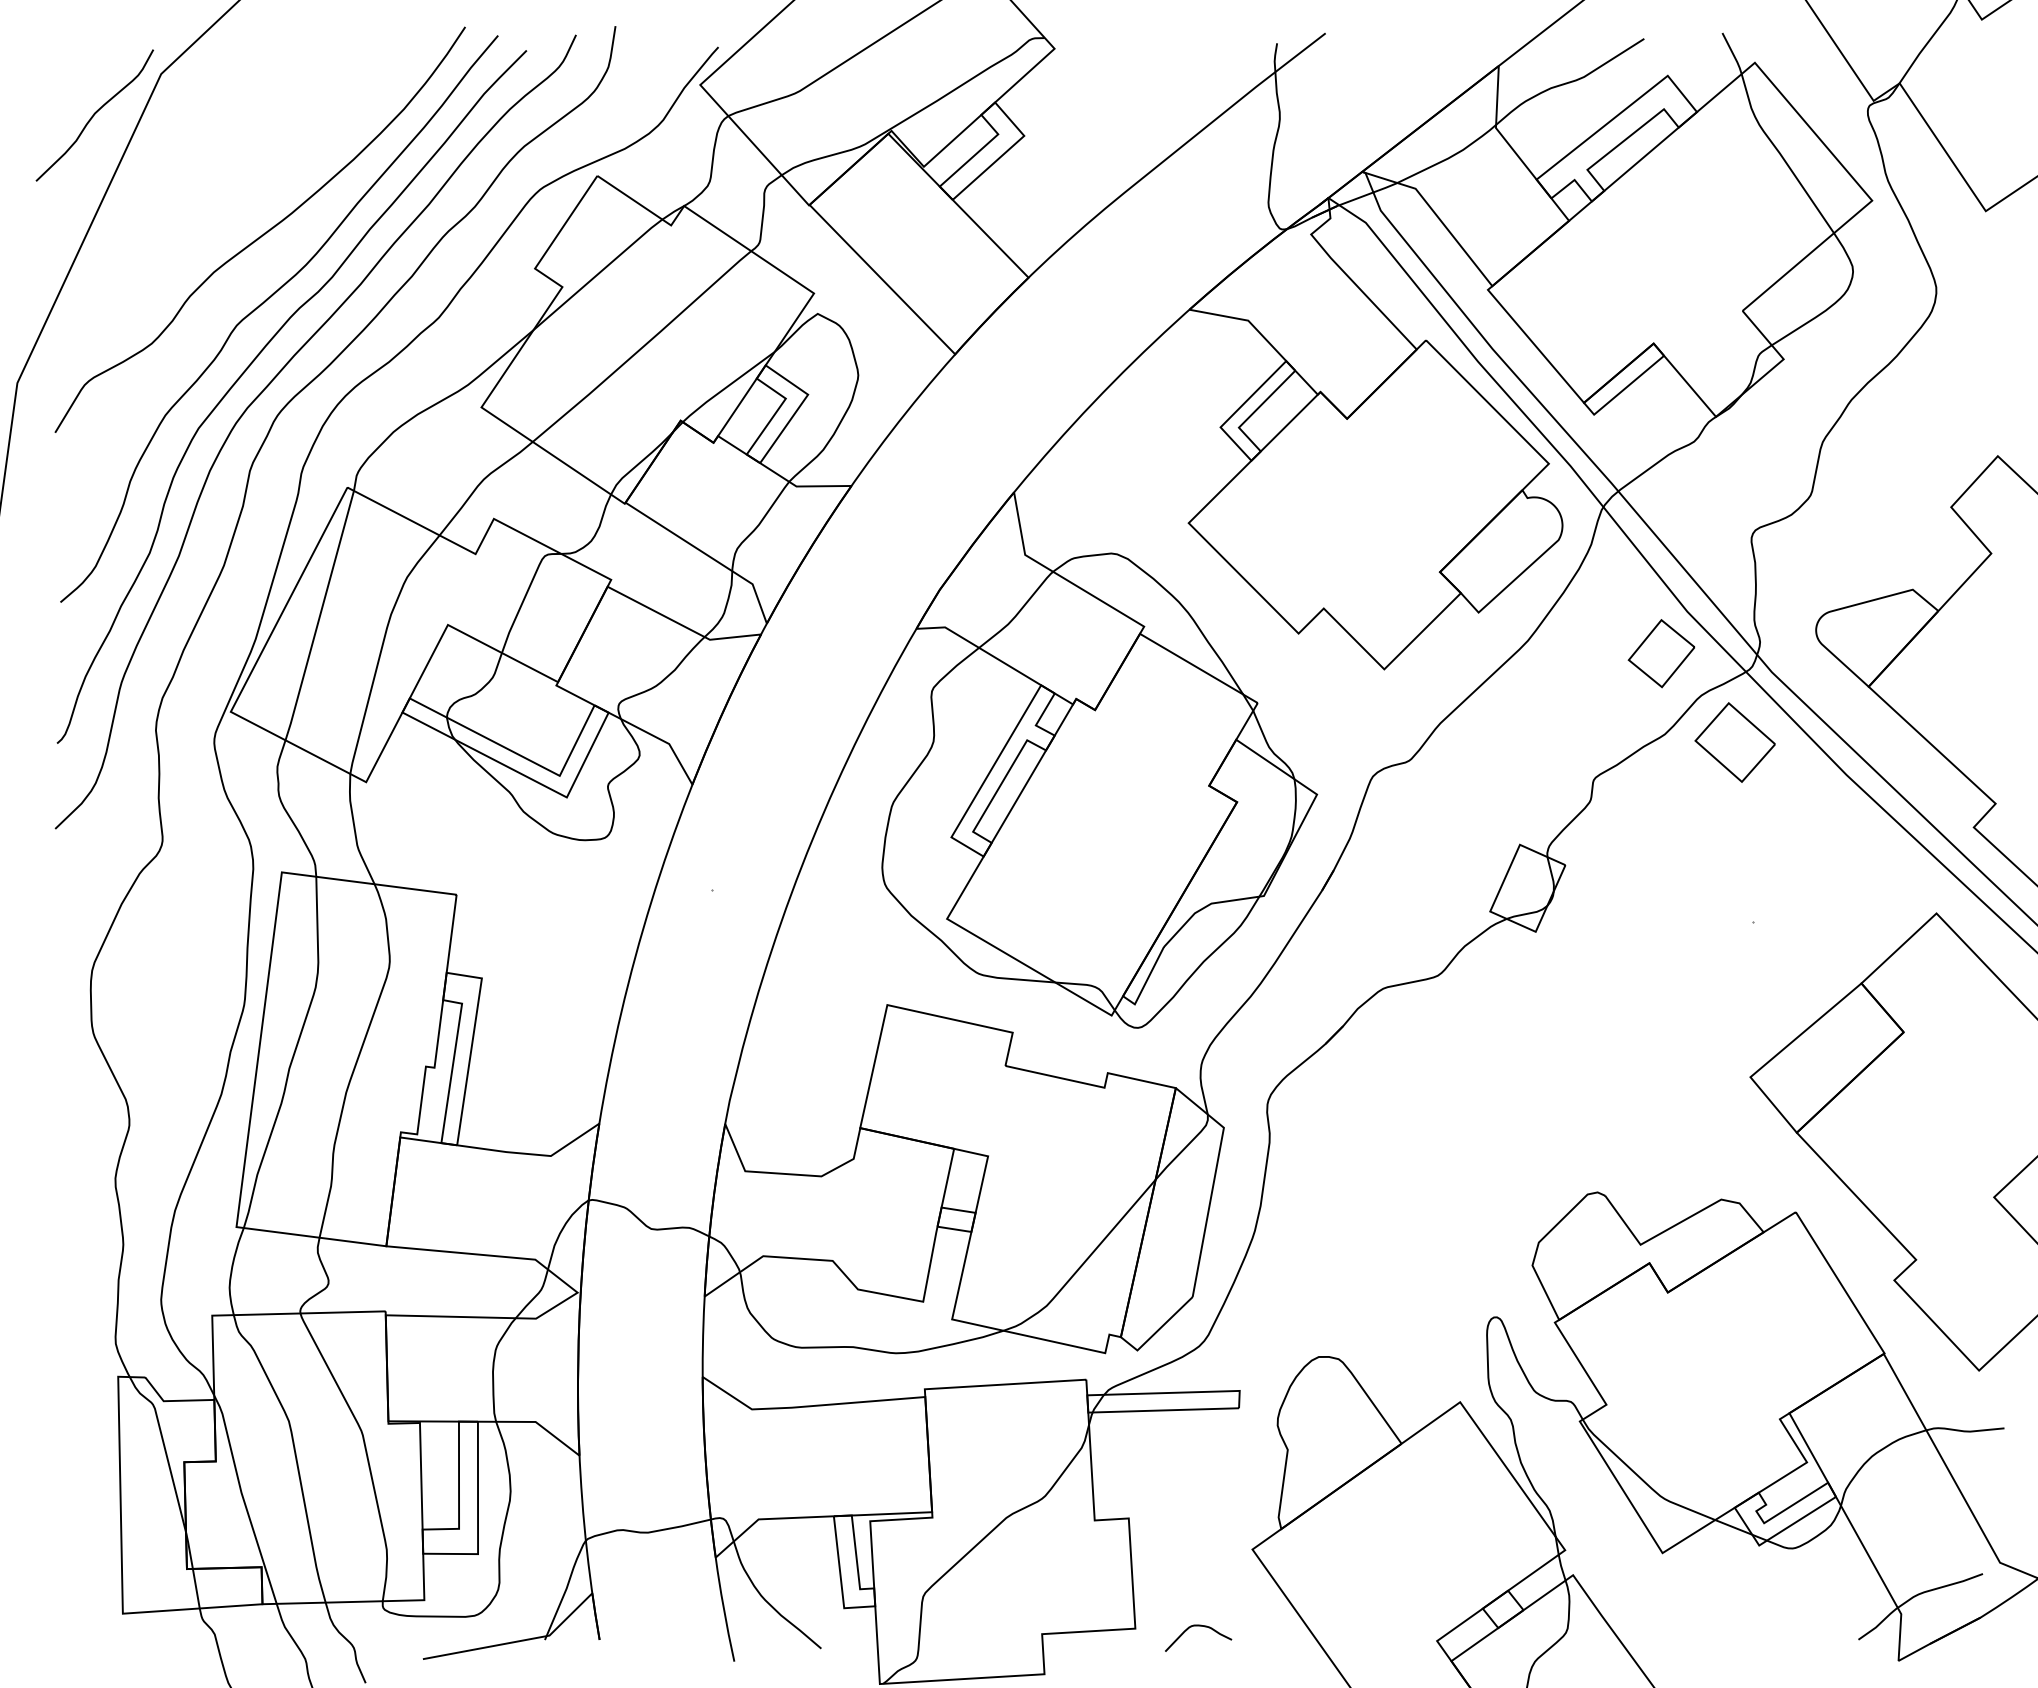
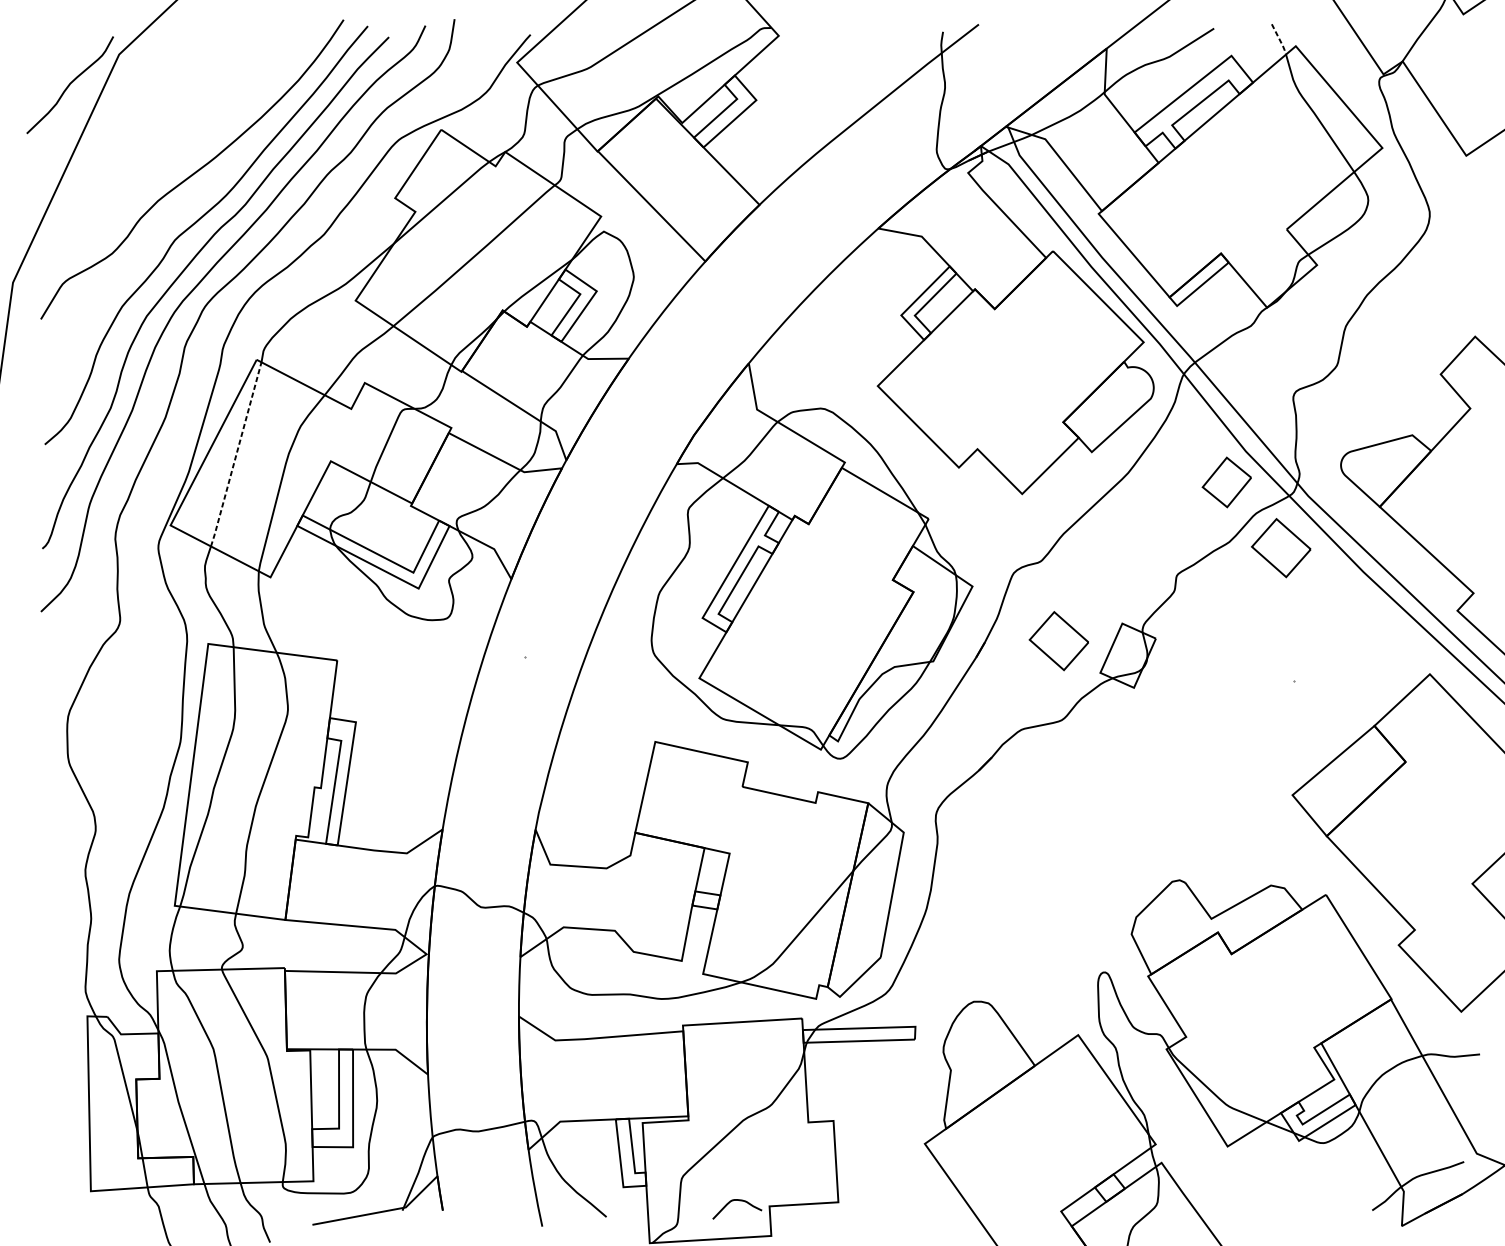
line: (1733, 55) -> (1280, 40), solid -> dashed
line: (320, 615) -> (236, 454), solid -> dashed
part: (1433, 868) -> (1058, 641), added
curve: (1198, 1626) -> (737, 1200), moved

